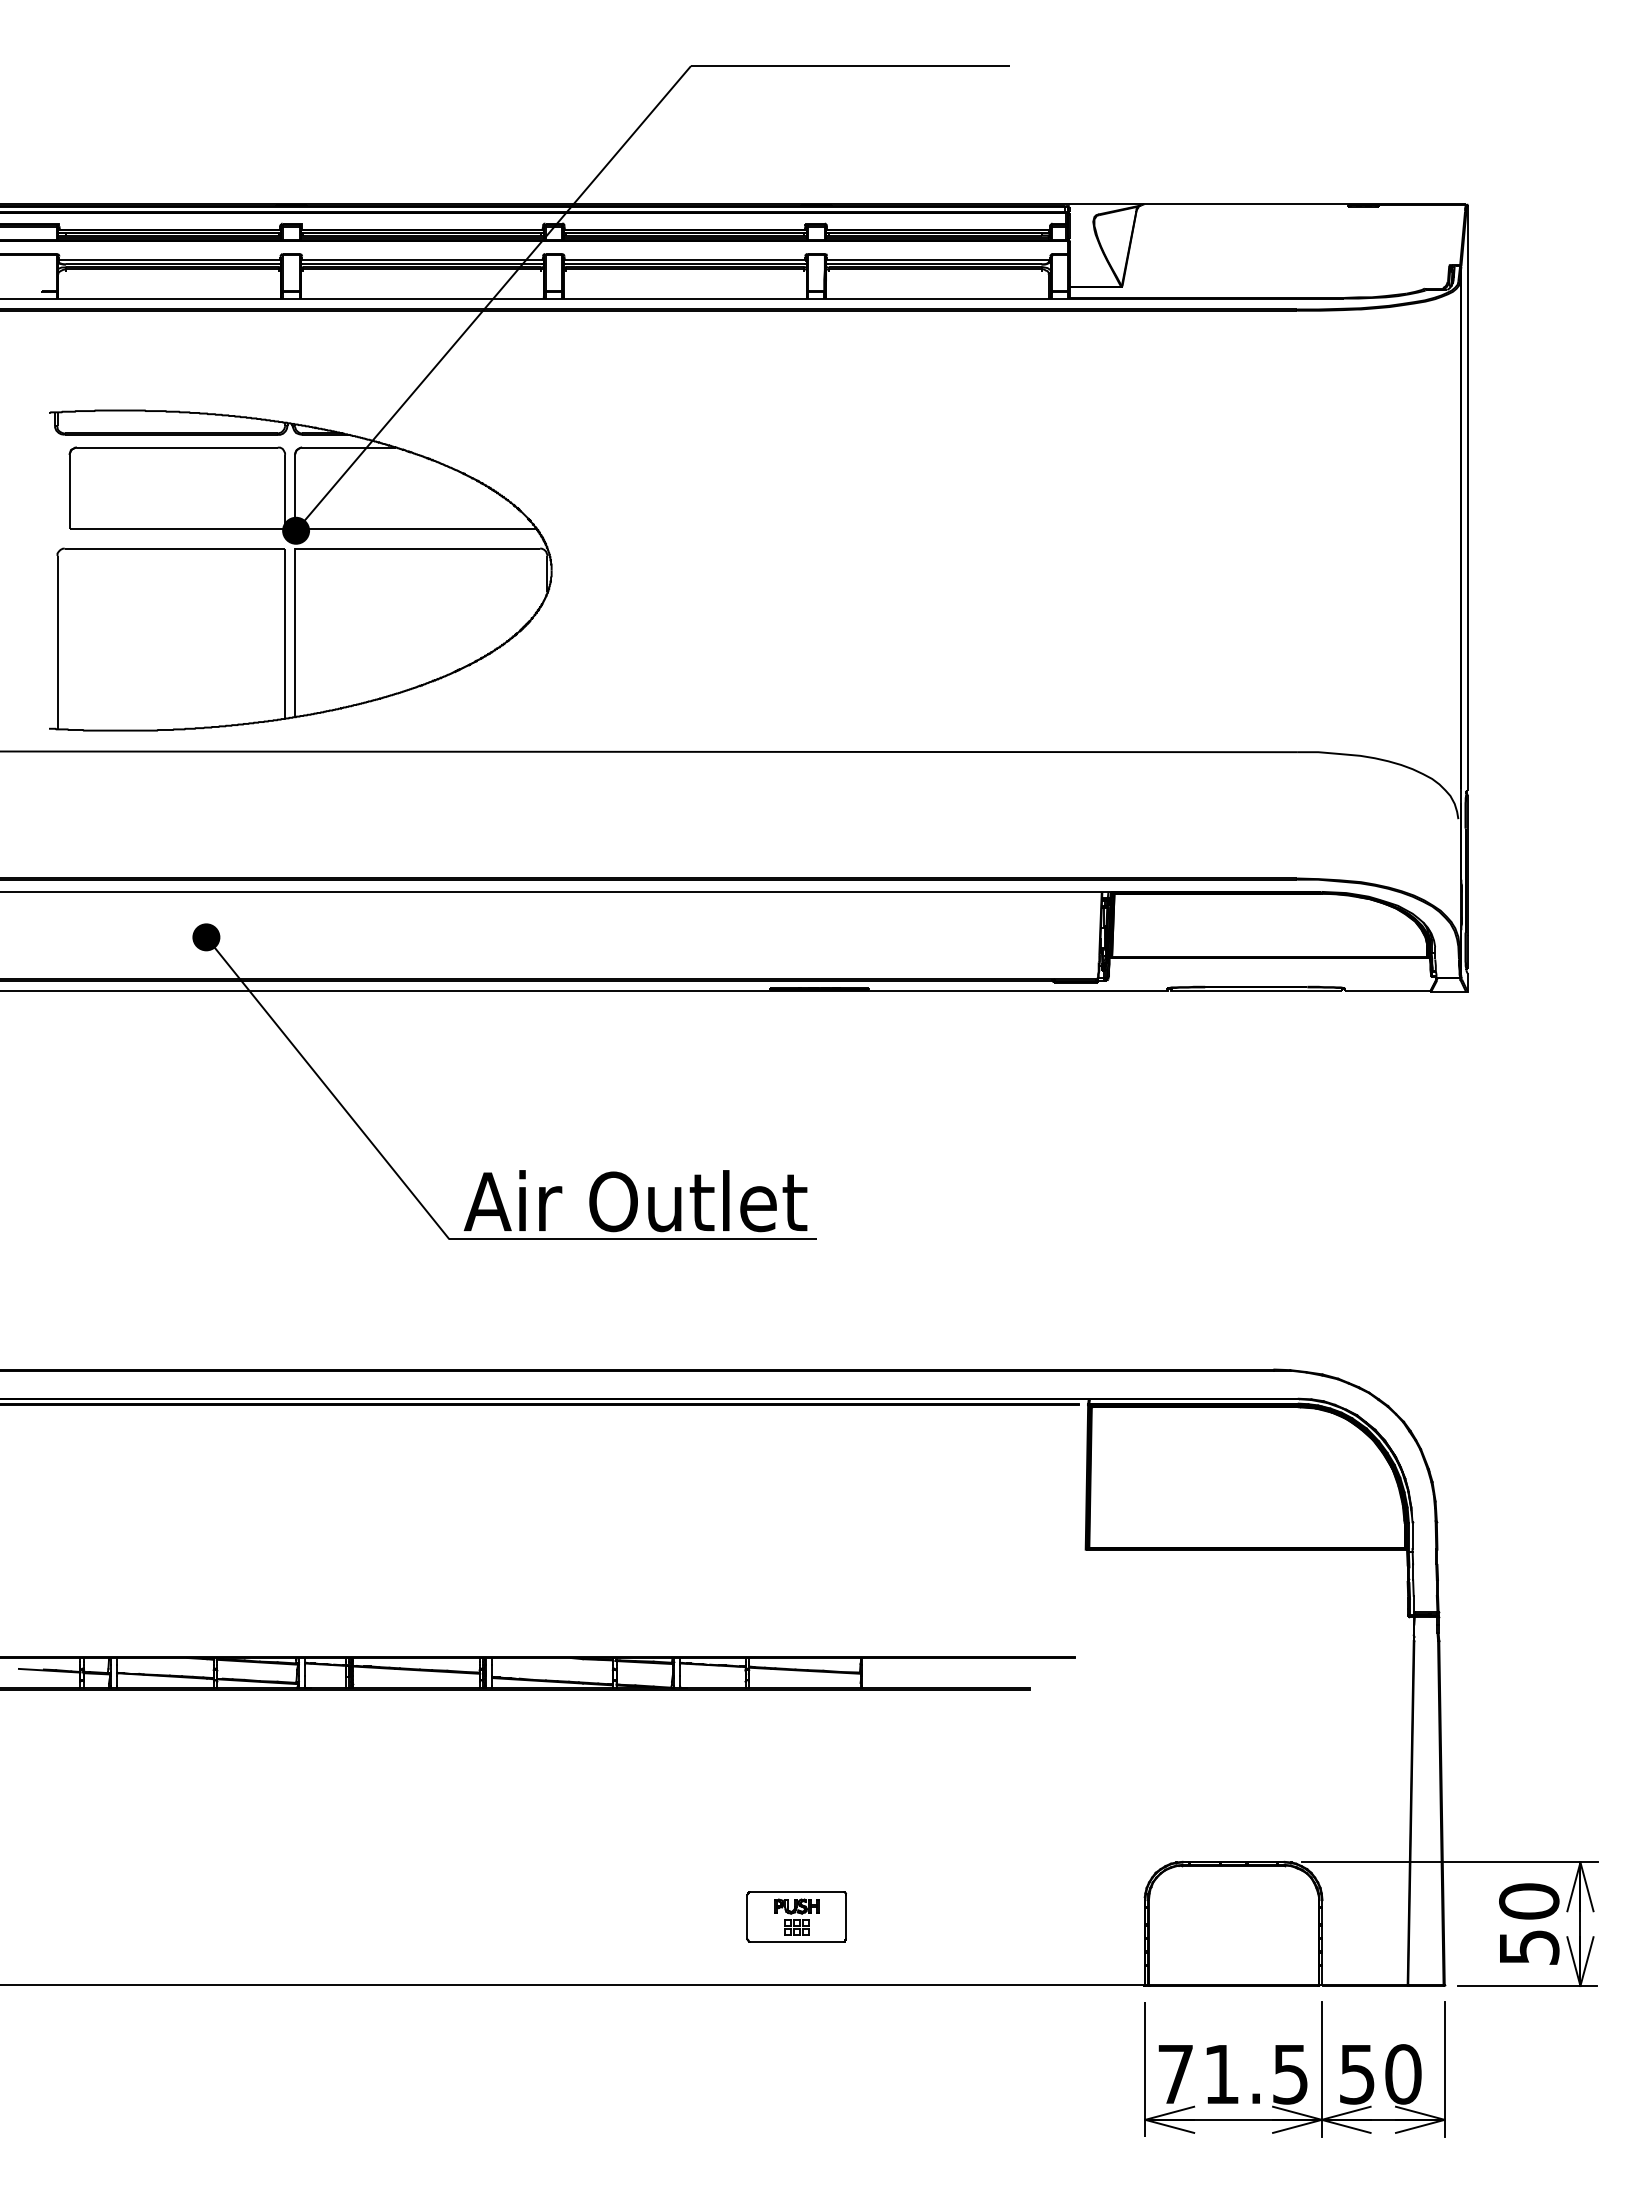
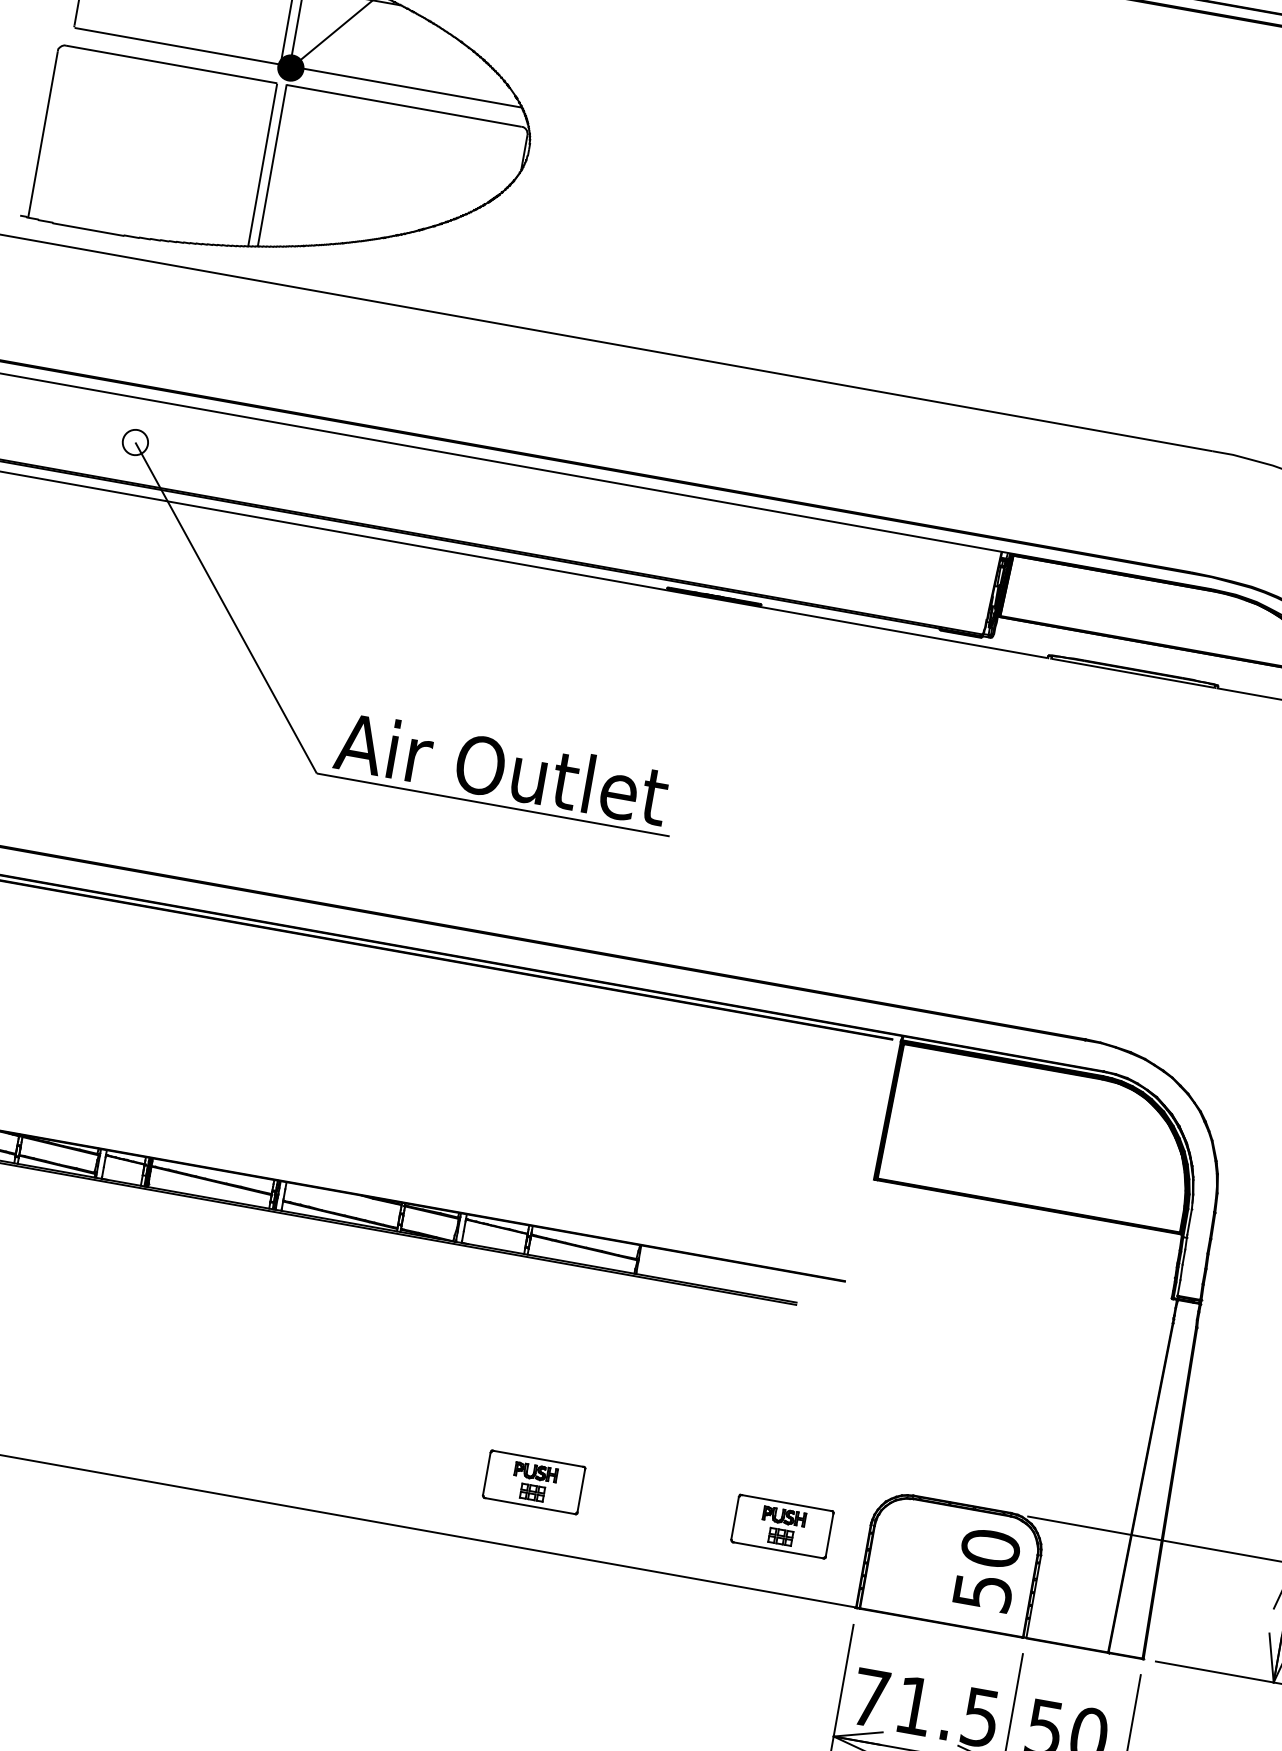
fill: (206, 937) -> (135, 442), removed
part: (1055, 1916) -> (782, 1526), added
text: (1529, 1923) -> (987, 1569), moved

